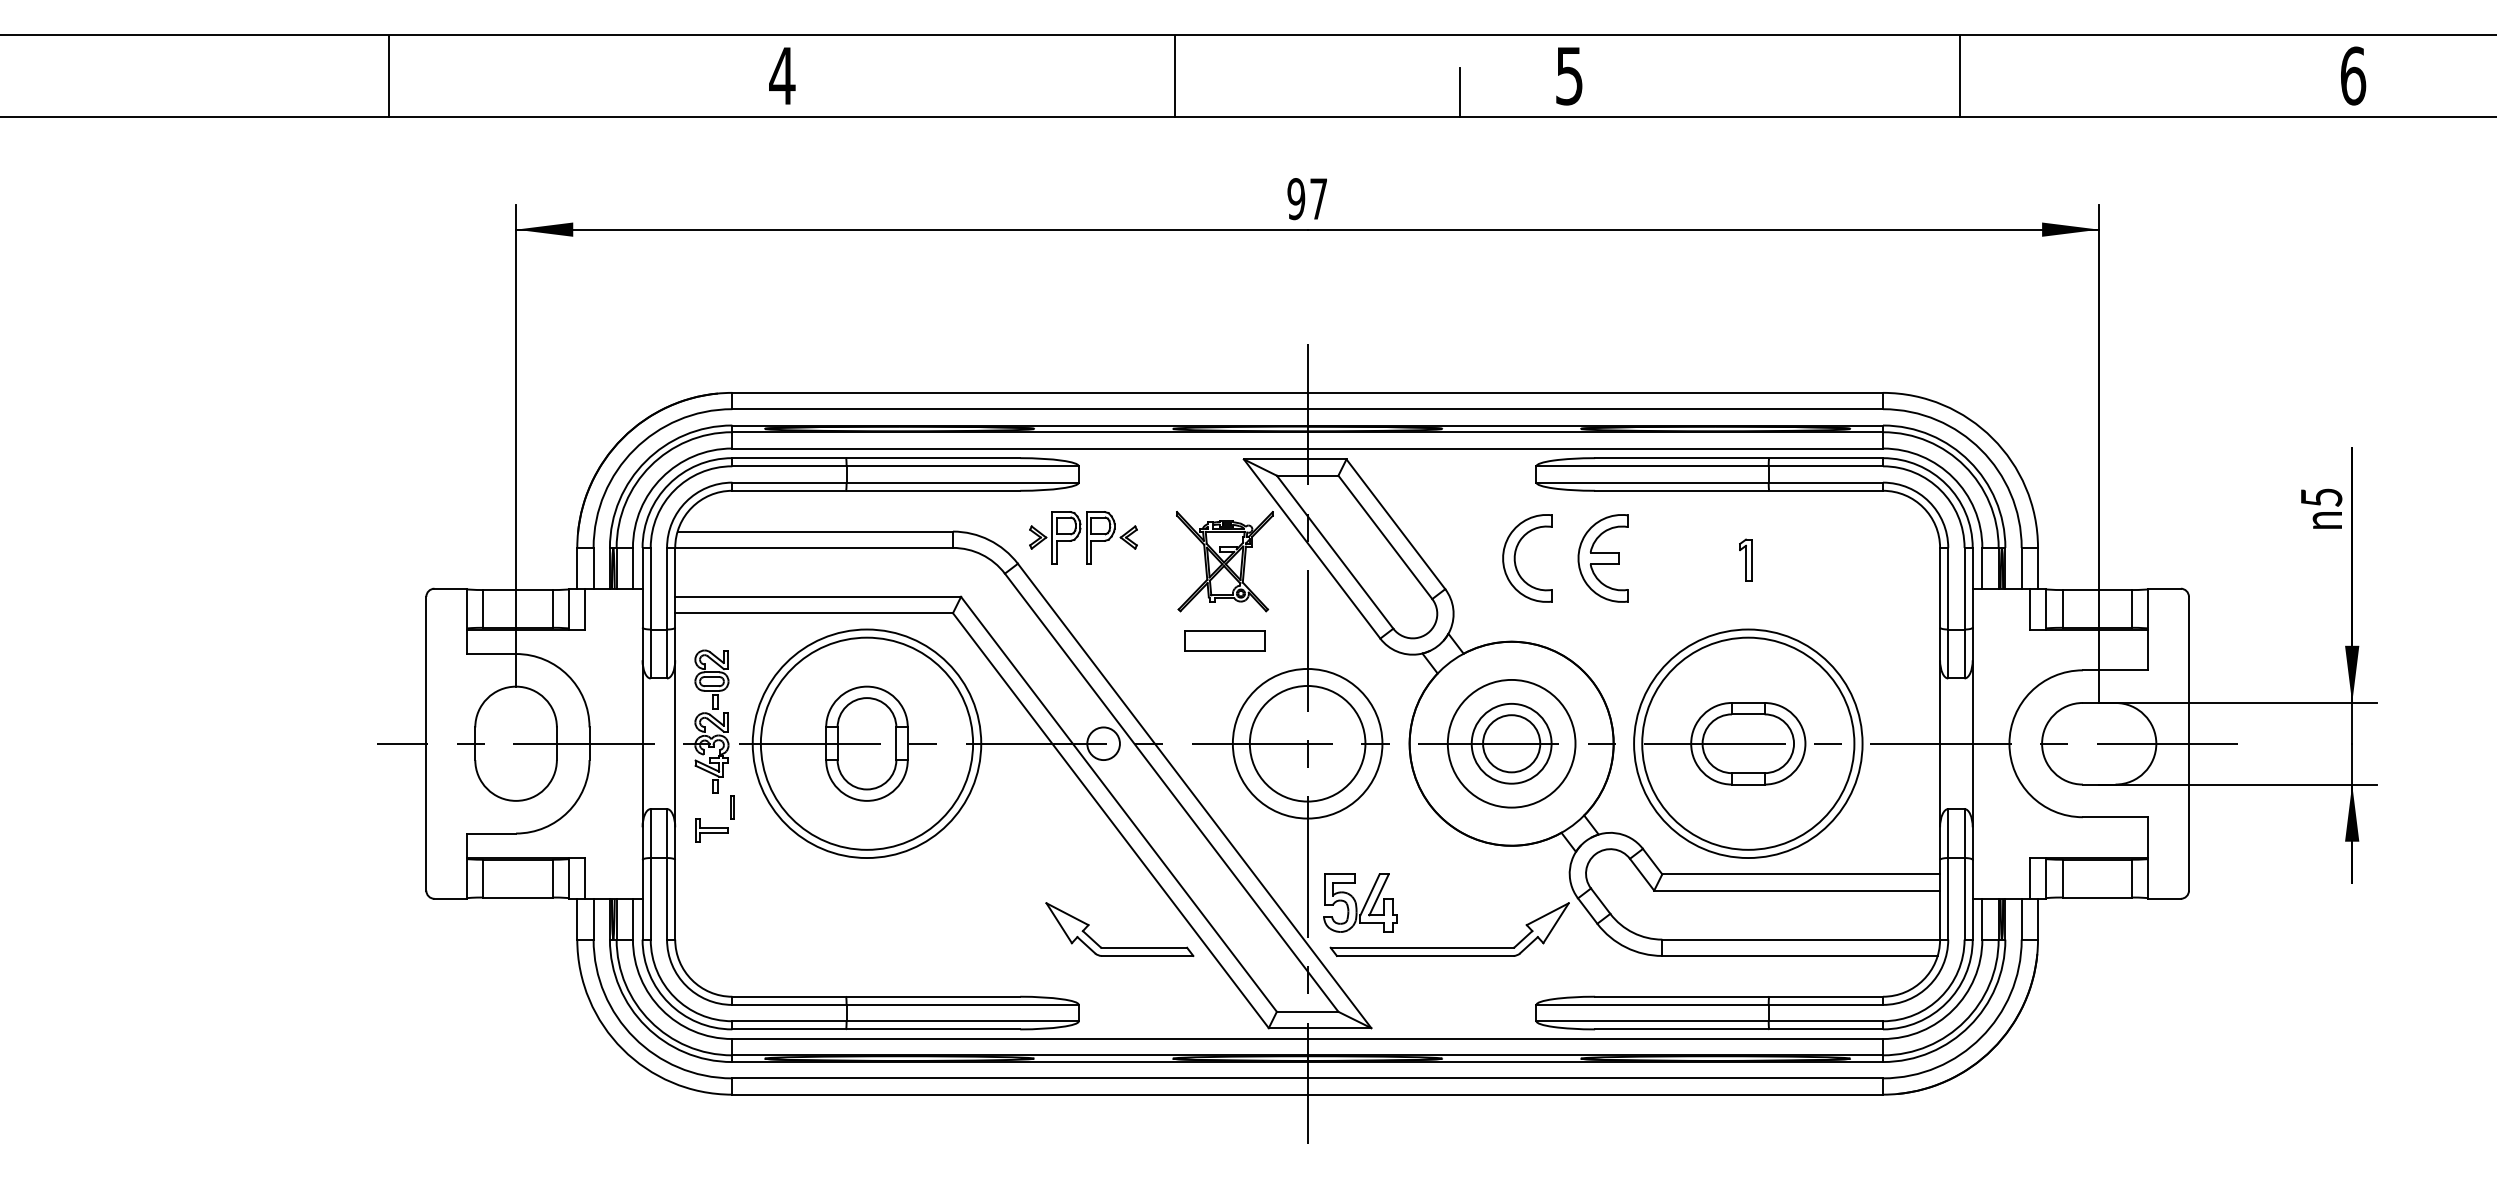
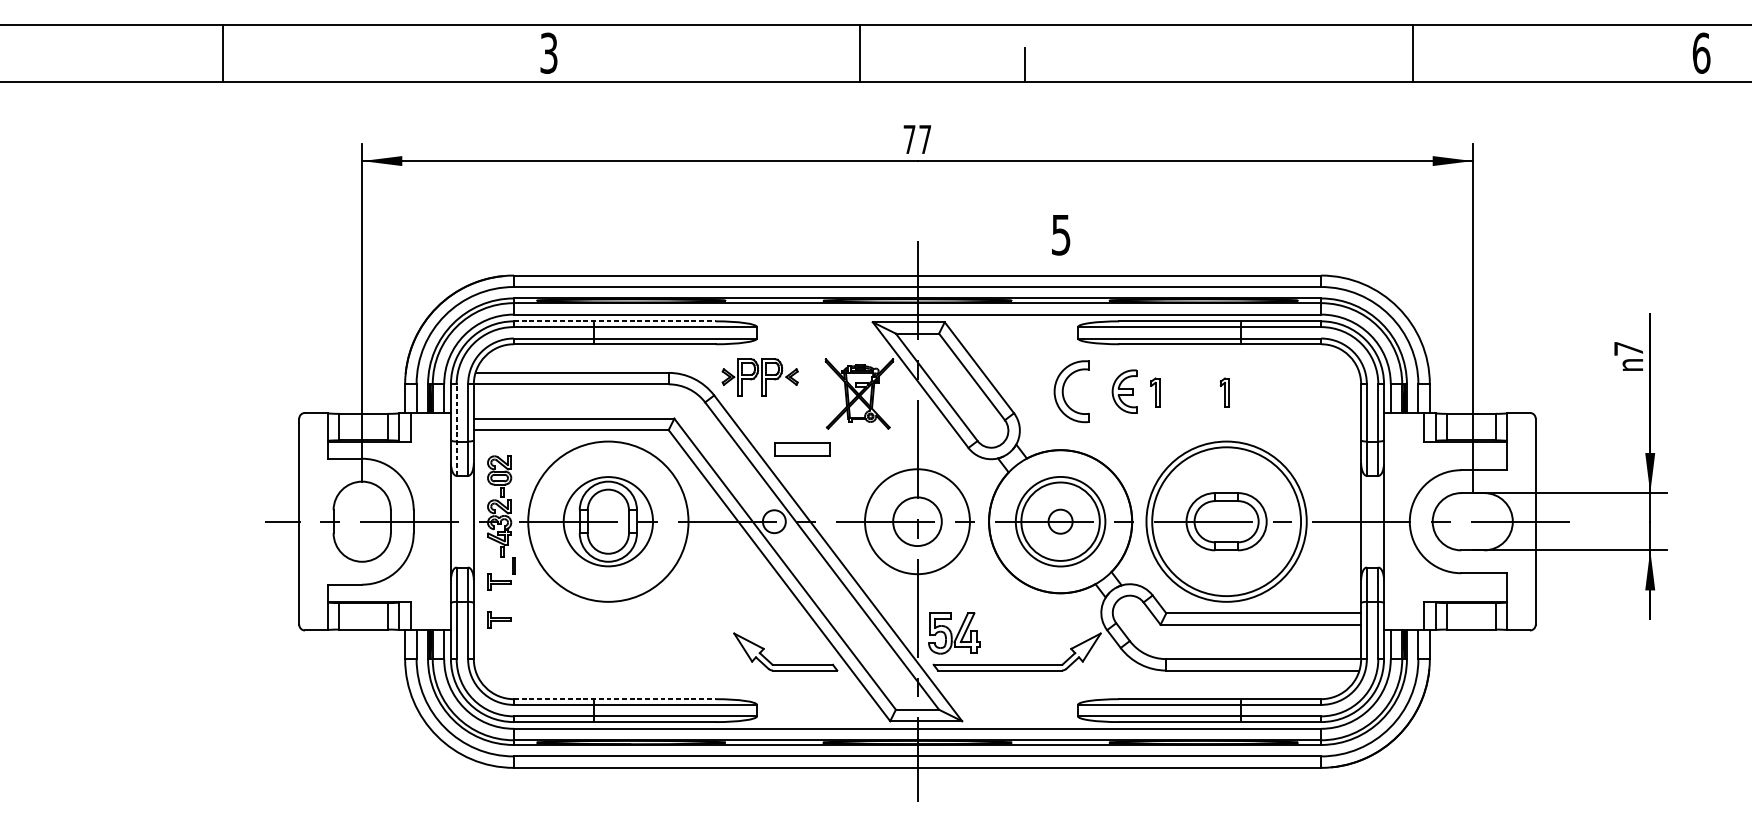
text: (782, 75) -> (549, 52), 4 -> 3
text: (2353, 75) -> (1701, 52), moved
line: (389, 76) -> (223, 53), moved
line: (1174, 76) -> (859, 53), moved
text: (1569, 76) -> (1061, 235), moved
line: (1960, 76) -> (1413, 53), moved
text: (1296, 199) -> (909, 139), 97 -> 77
line: (876, 458) -> (615, 321), solid -> dashed
text: (2321, 497) -> (1628, 348), 5 -> 7
part: (1602, 558) -> (1124, 391), size x0.7
part: (1646, 559) -> (1155, 392), added
line: (650, 612) -> (456, 429), solid -> dashed
part: (1224, 640) -> (802, 449), moved
circle: (866, 743) -> (608, 521), size x0.6
circle: (1307, 743) -> (917, 521), size x0.6
circle: (1511, 743) -> (1060, 521), size x0.6
circle: (1511, 743) -> (1060, 521), size x1.4
part: (711, 883) -> (499, 619), added
line: (876, 996) -> (615, 699), solid -> dashed

